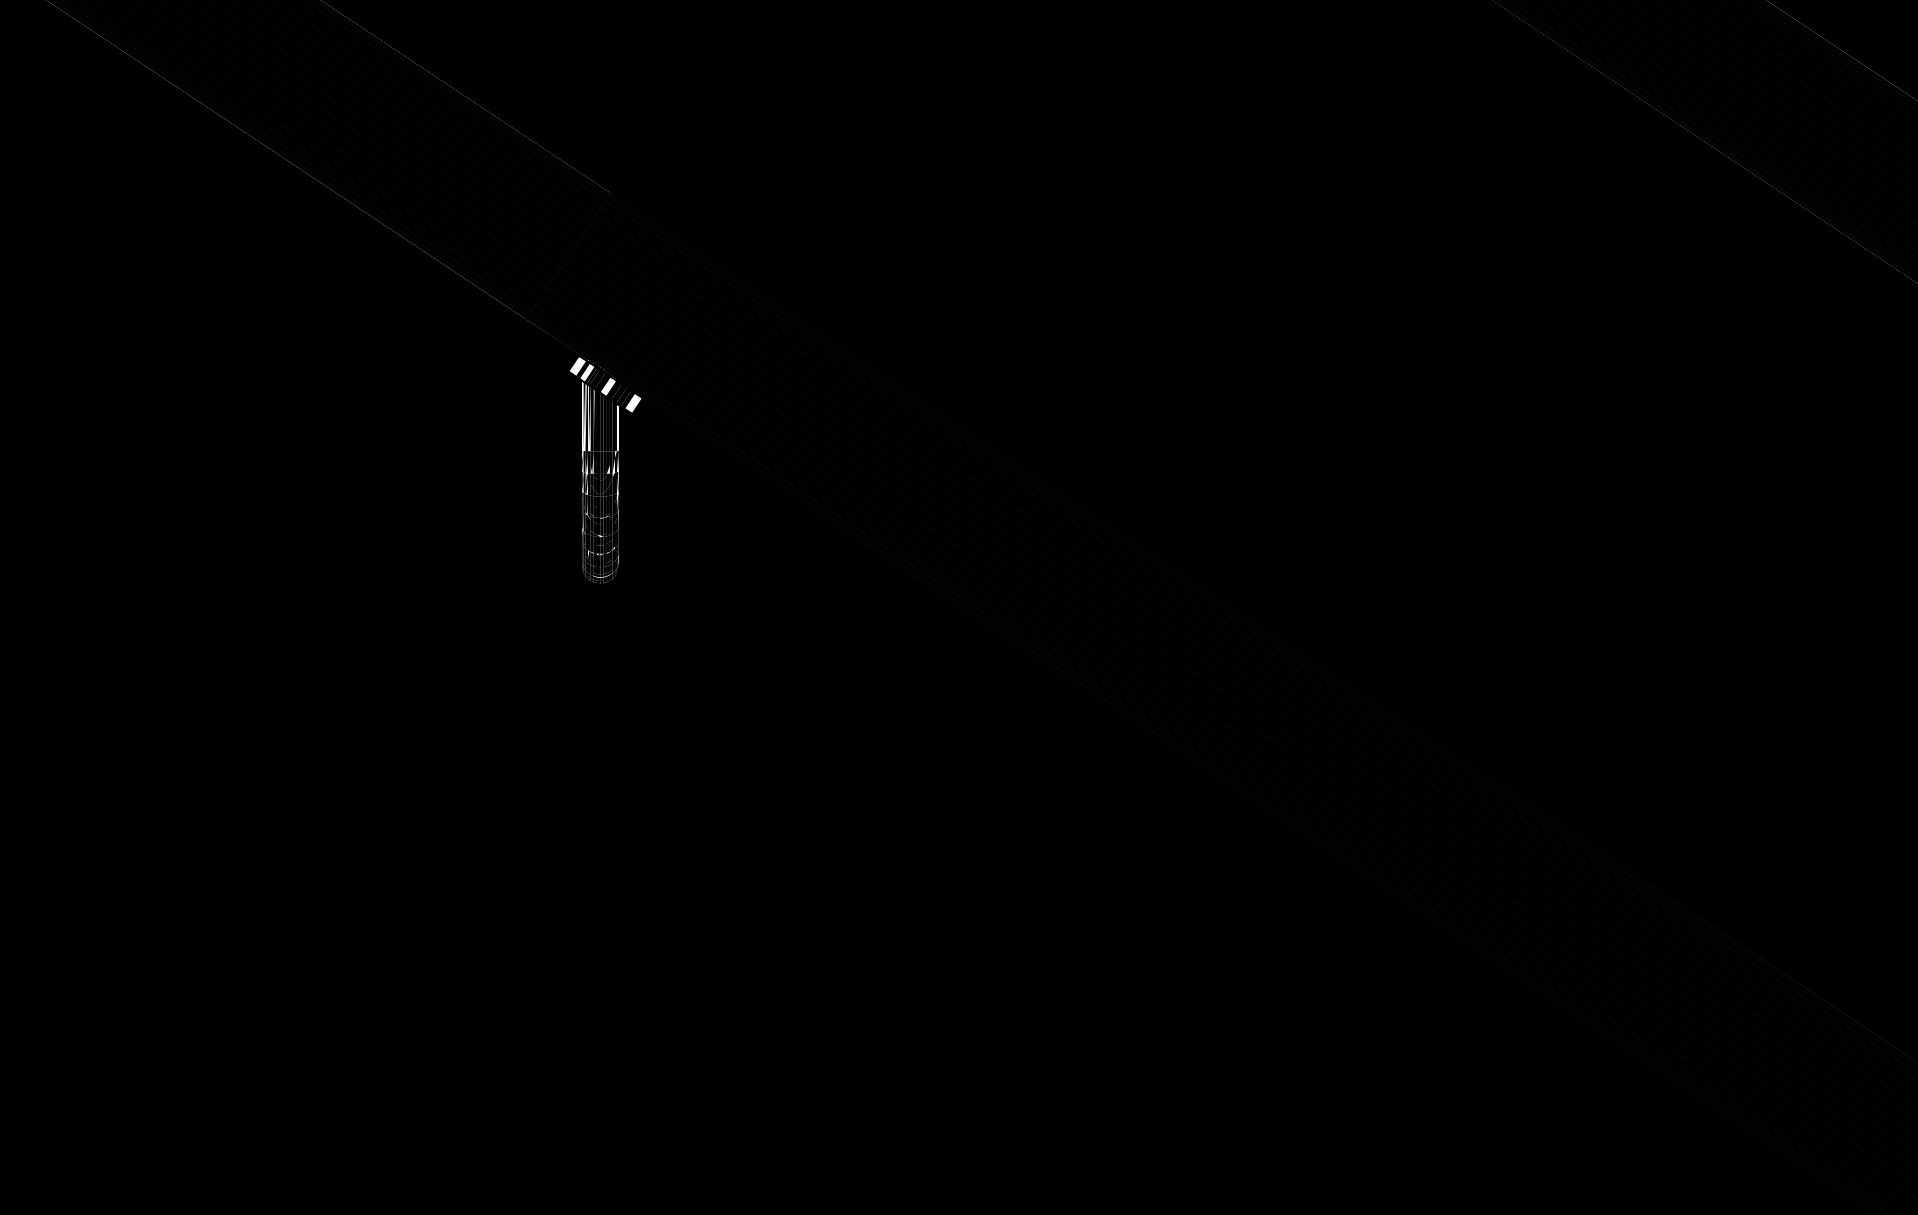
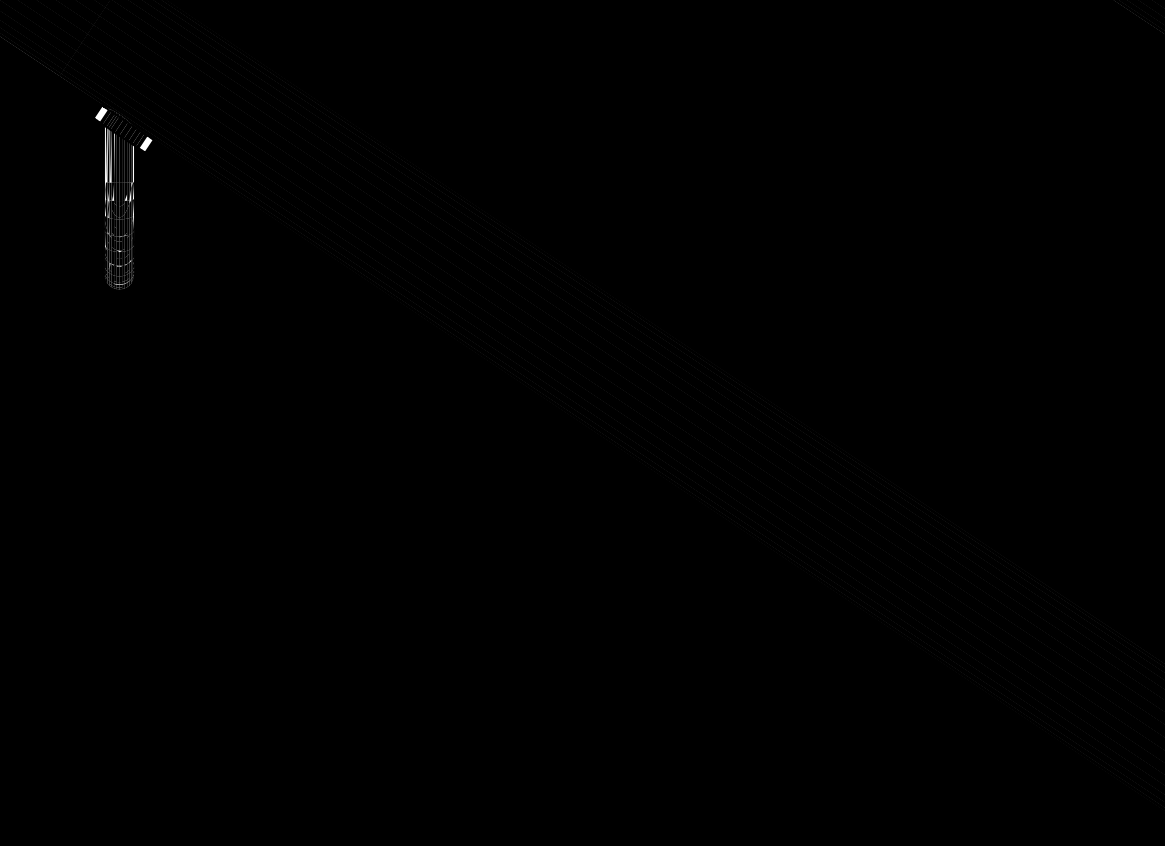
fill: (586, 372) -> (108, 119), added
fill: (608, 386) -> (126, 130), added

